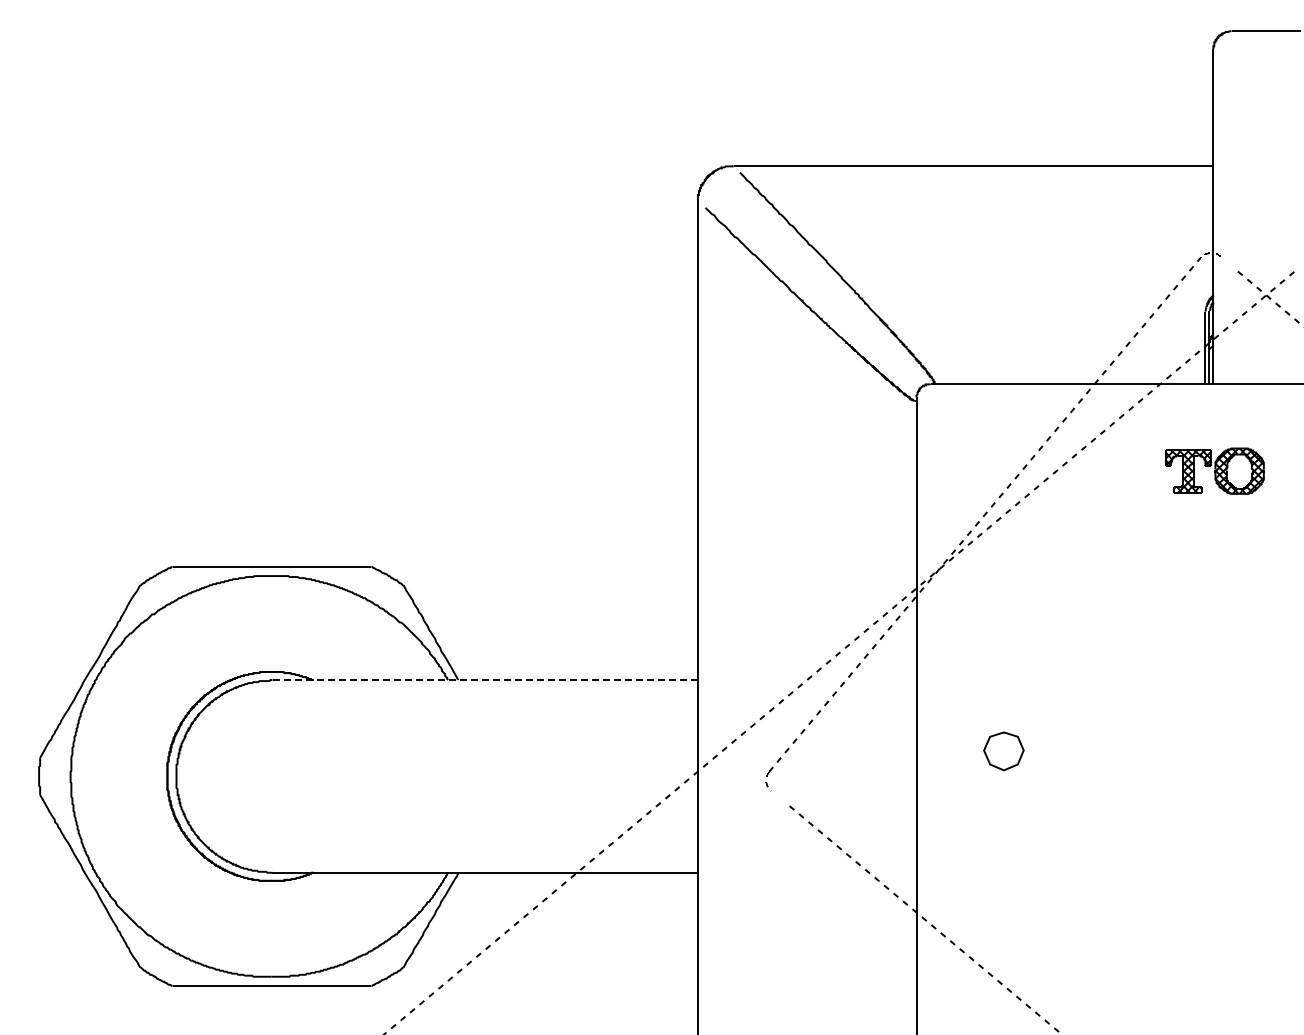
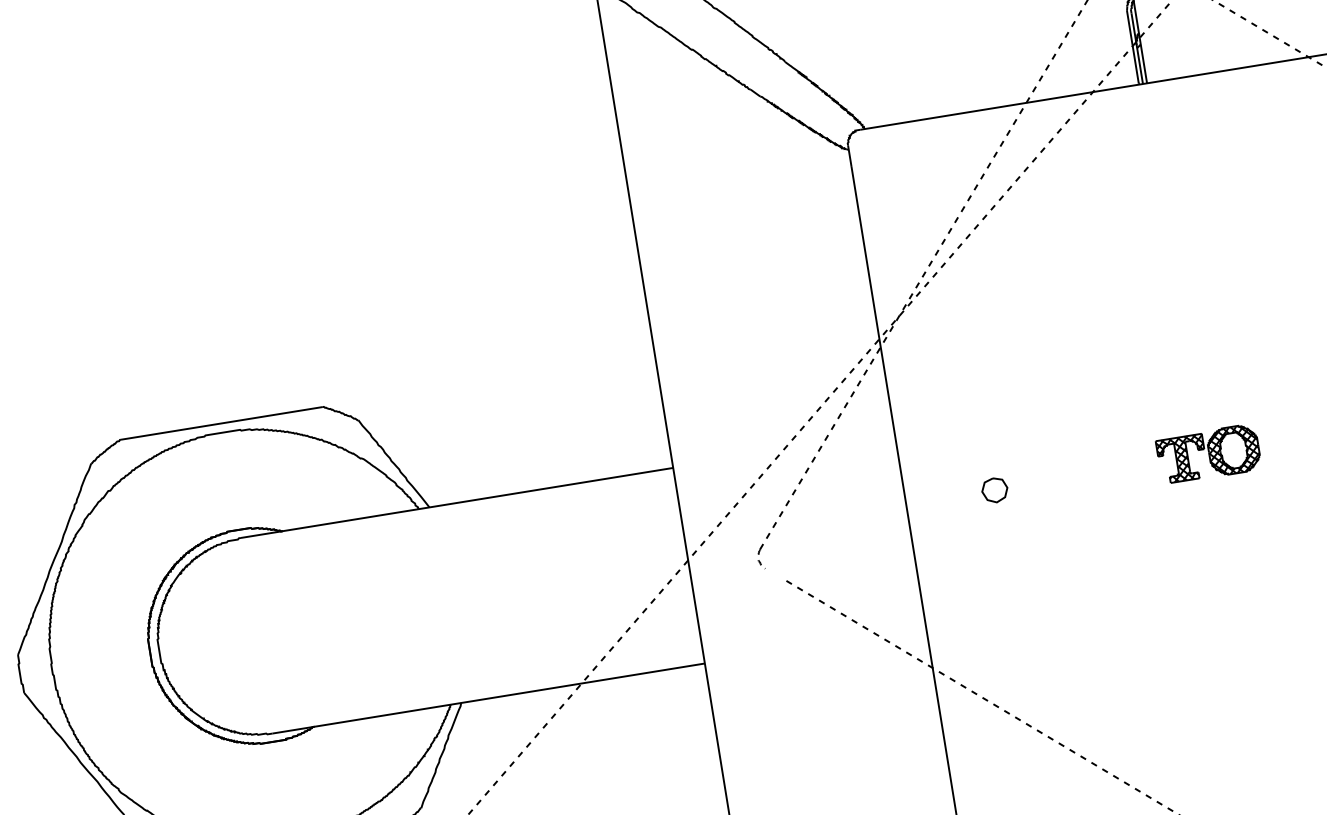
part: (1214, 470) -> (1208, 453), moved
line: (484, 680) -> (456, 503), dashed -> solid
part: (1003, 751) -> (994, 490), size x0.62

